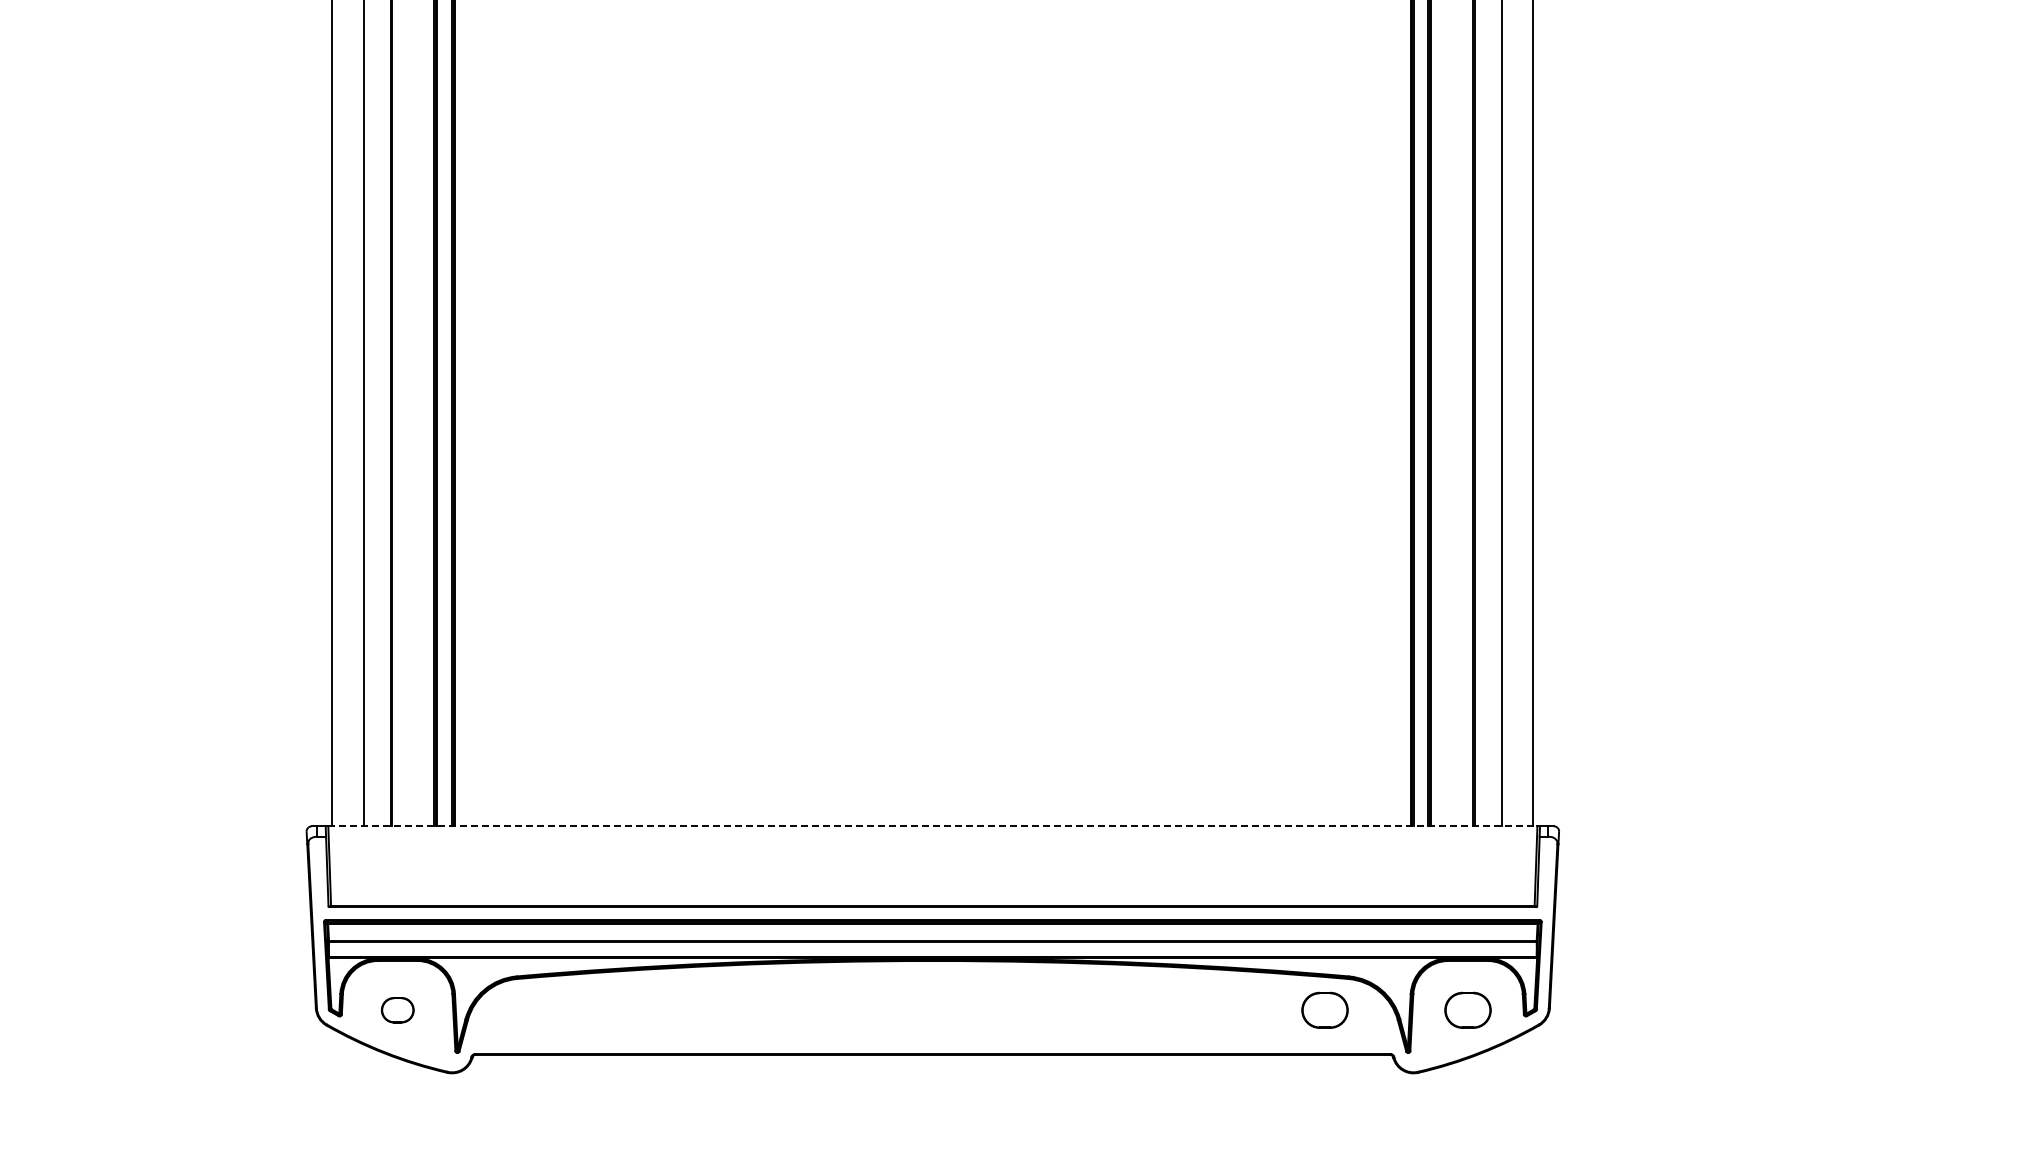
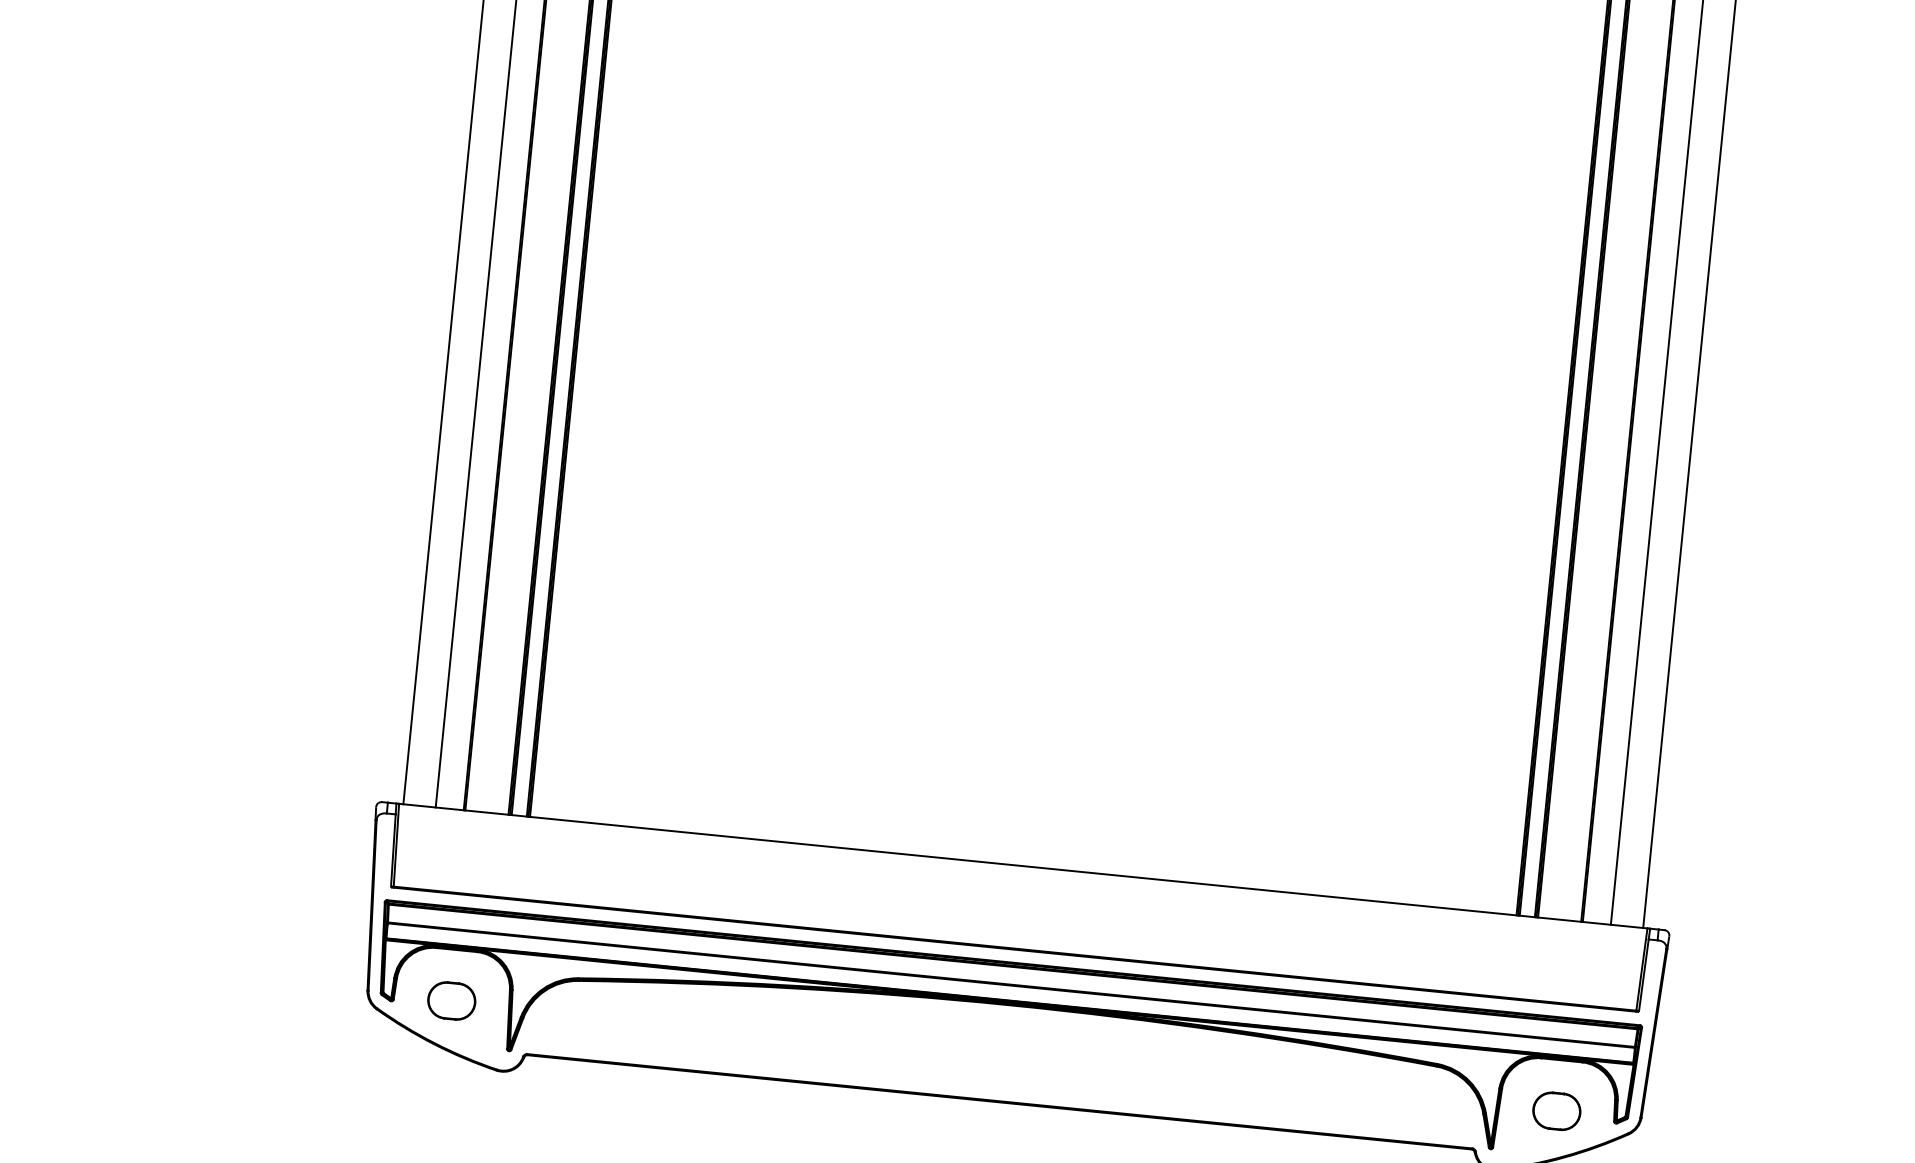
line: (932, 826) -> (1022, 866), dashed -> solid
part: (397, 1009) -> (451, 1000), size x1.43
part: (1324, 1009) -> (1408, 1095), removed

